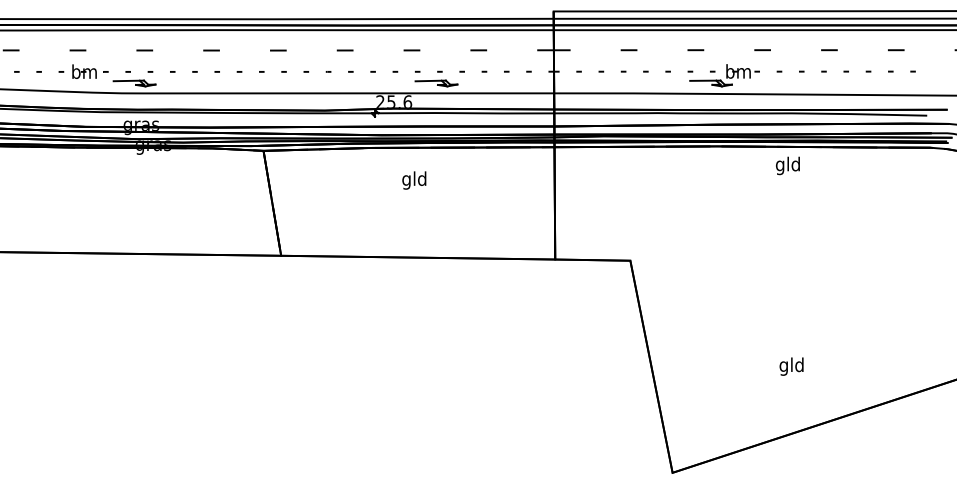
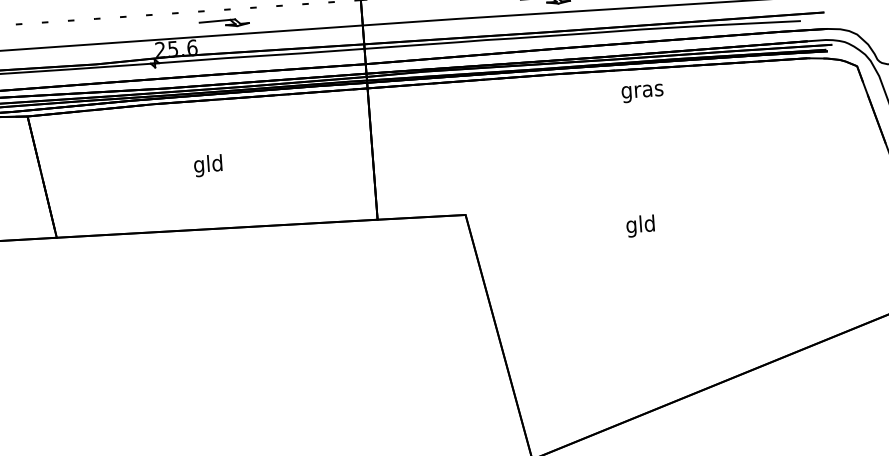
text: (787, 165) -> (641, 90), gld -> gras
text: (414, 180) -> (208, 165), moved
text: (791, 366) -> (640, 225), moved

